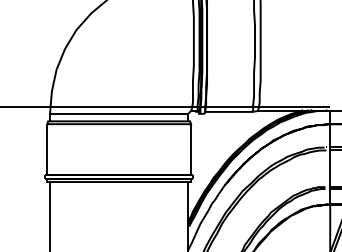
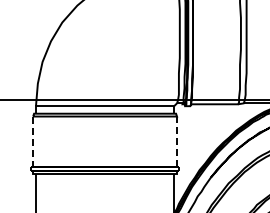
line: (191, 149) -> (177, 141), solid -> dashed
line: (47, 150) -> (33, 142), solid -> dashed

